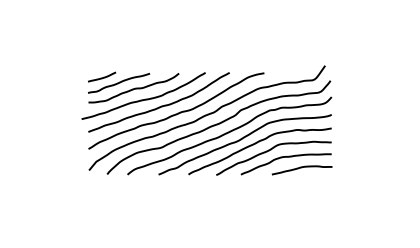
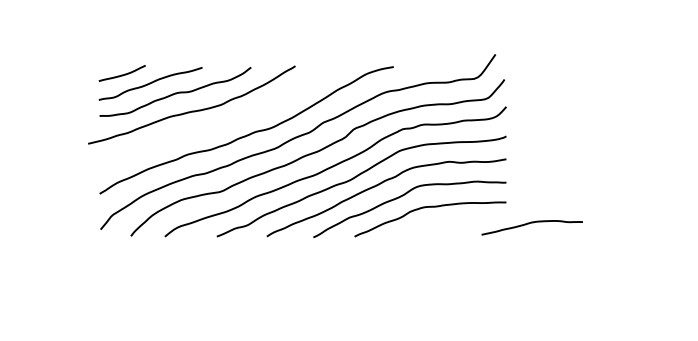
curve: (158, 106) -> (216, 122), removed
curve: (301, 168) -> (531, 224), moved

